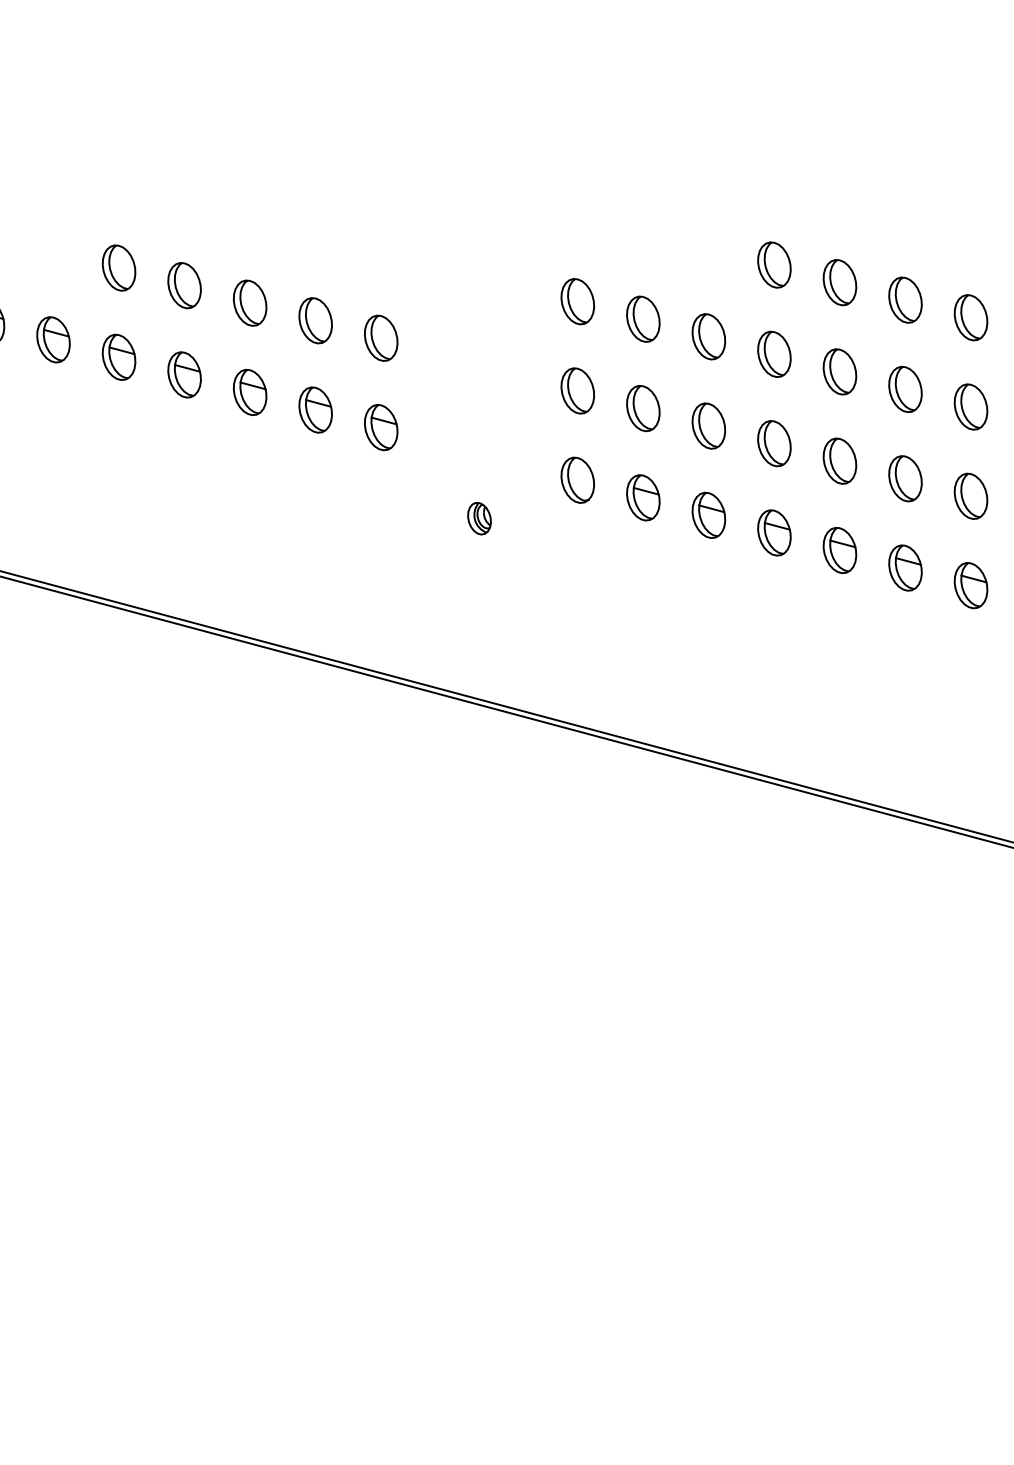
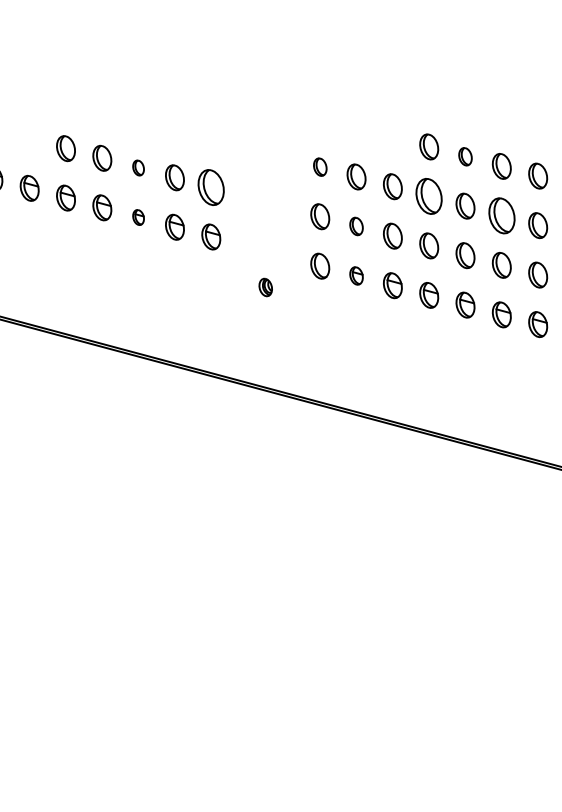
part: (839, 282) -> (465, 156), size x0.7
part: (578, 300) -> (320, 166), size x0.7
part: (249, 302) -> (138, 167), size x0.6
part: (381, 338) -> (211, 187), size x1.4
part: (774, 354) -> (429, 196), size x1.4
part: (904, 388) -> (501, 215), size x1.4
part: (249, 392) -> (138, 217), size x0.6
part: (643, 408) -> (356, 226), size x0.7
part: (643, 497) -> (356, 275), size x0.7

